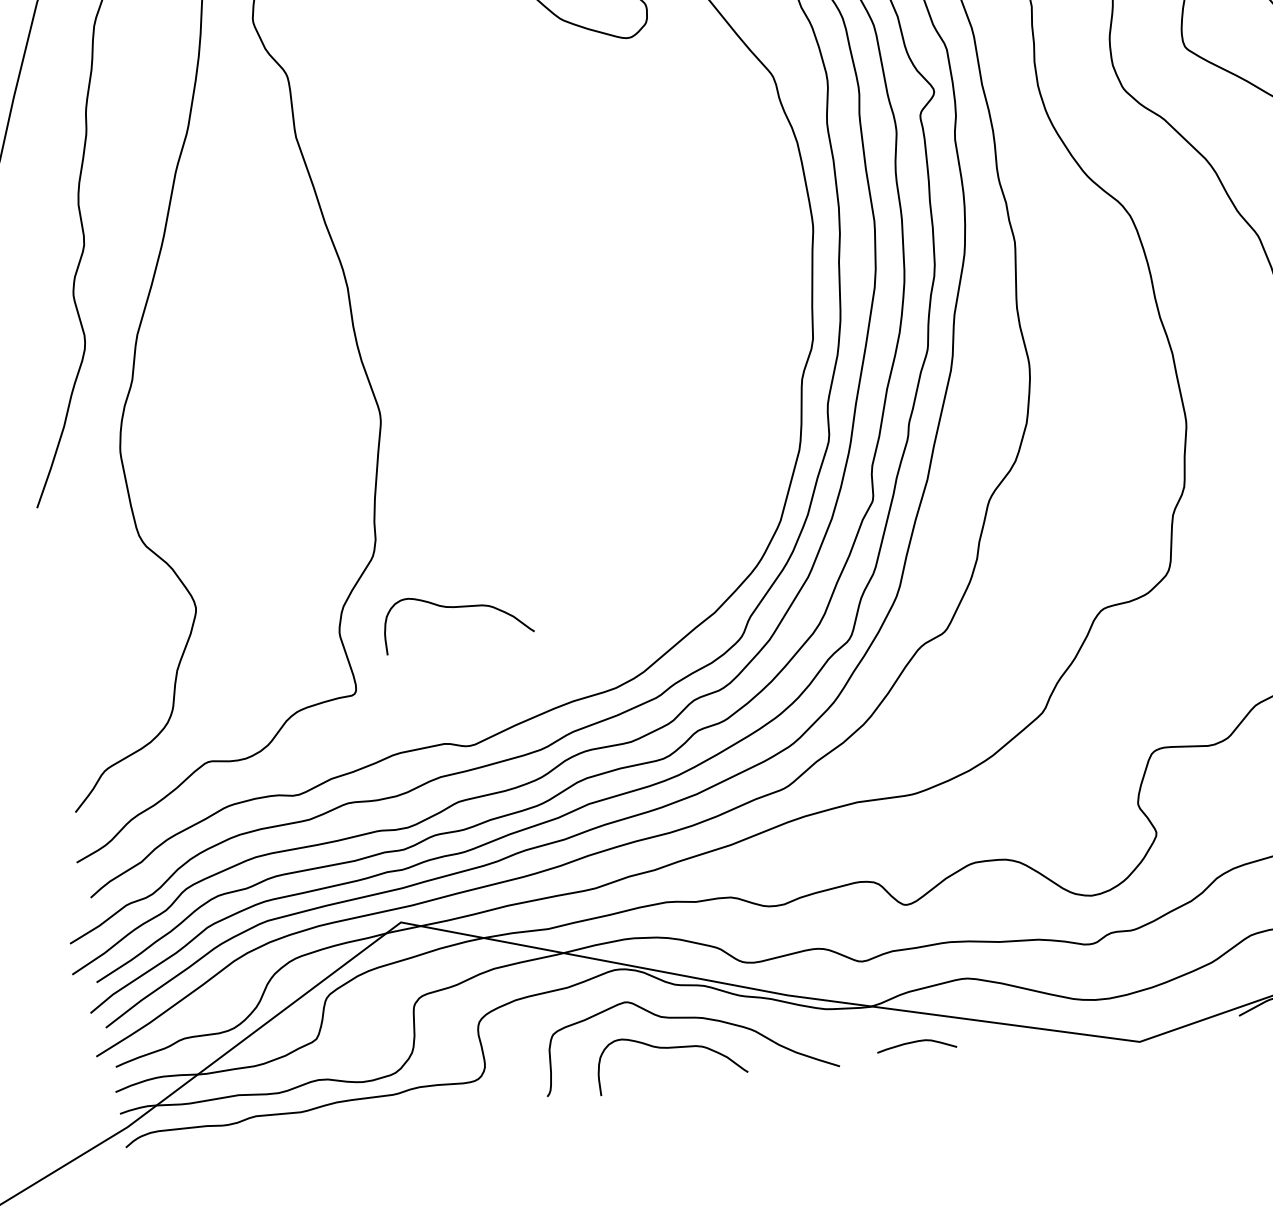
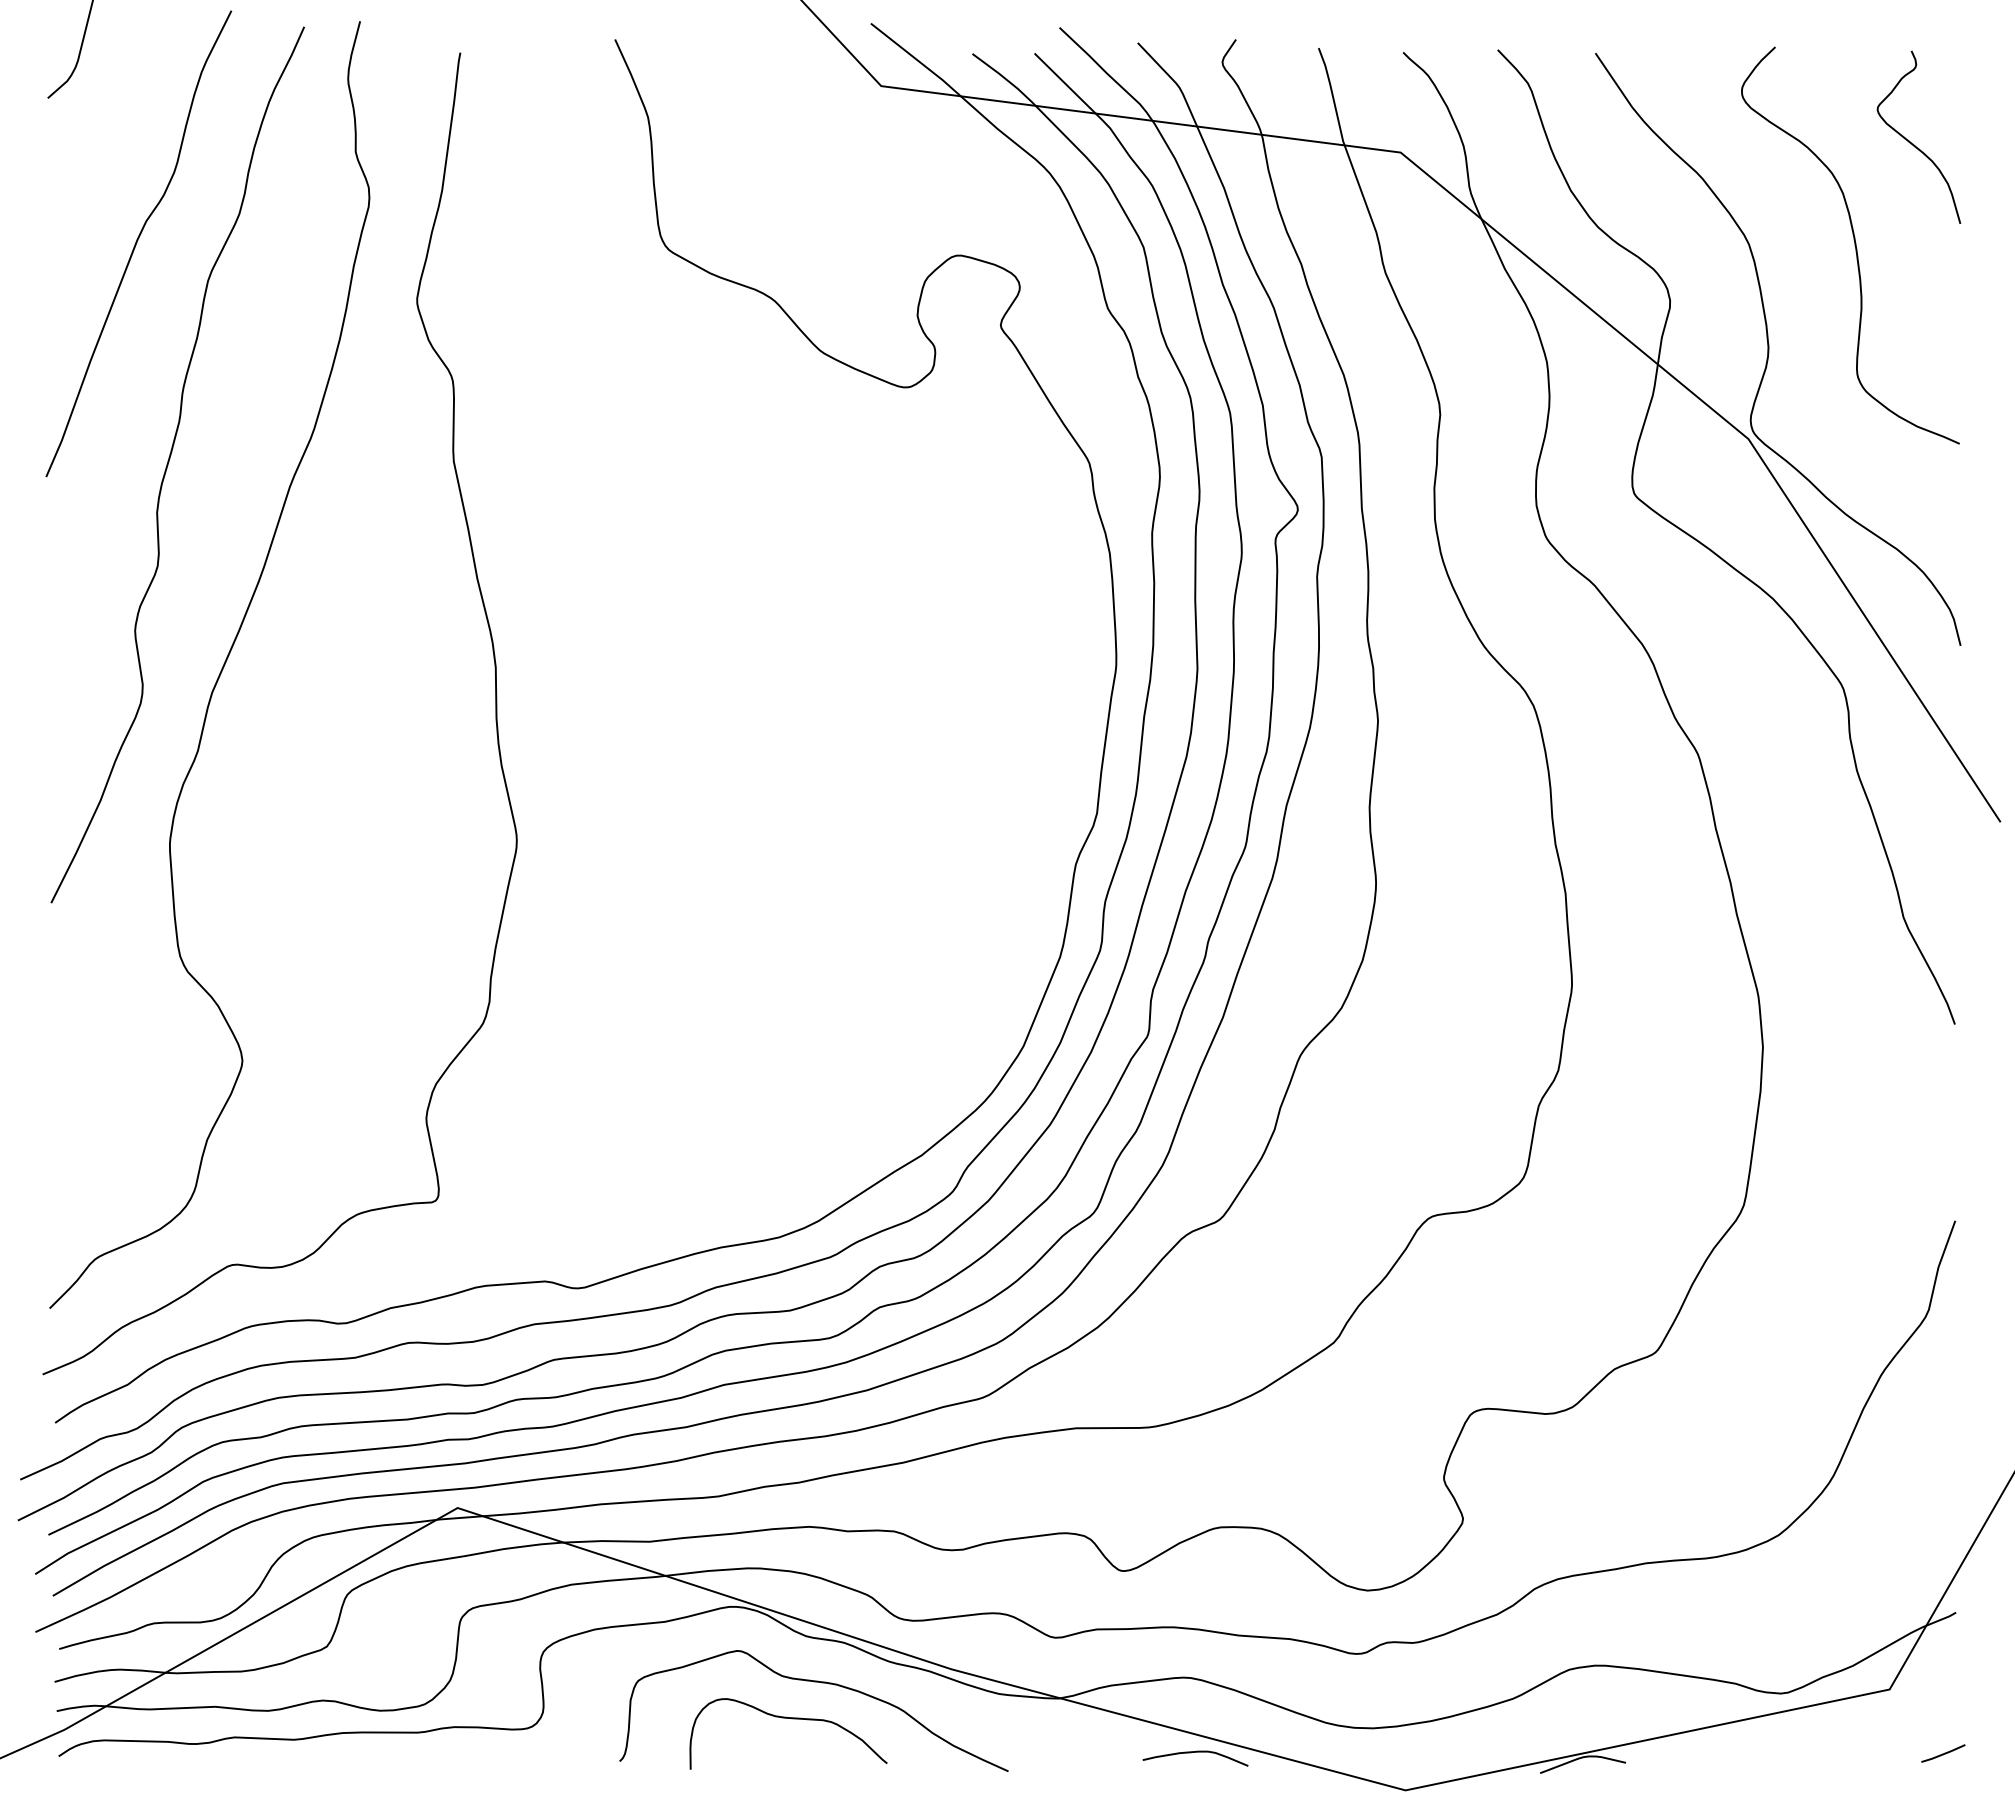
curve: (458, 607) -> (586, 1105), removed
curve: (916, 1042) -> (1195, 1752), moved

